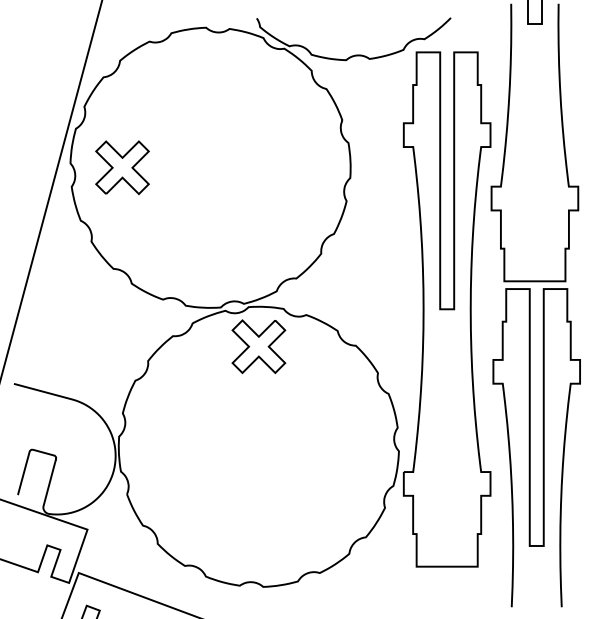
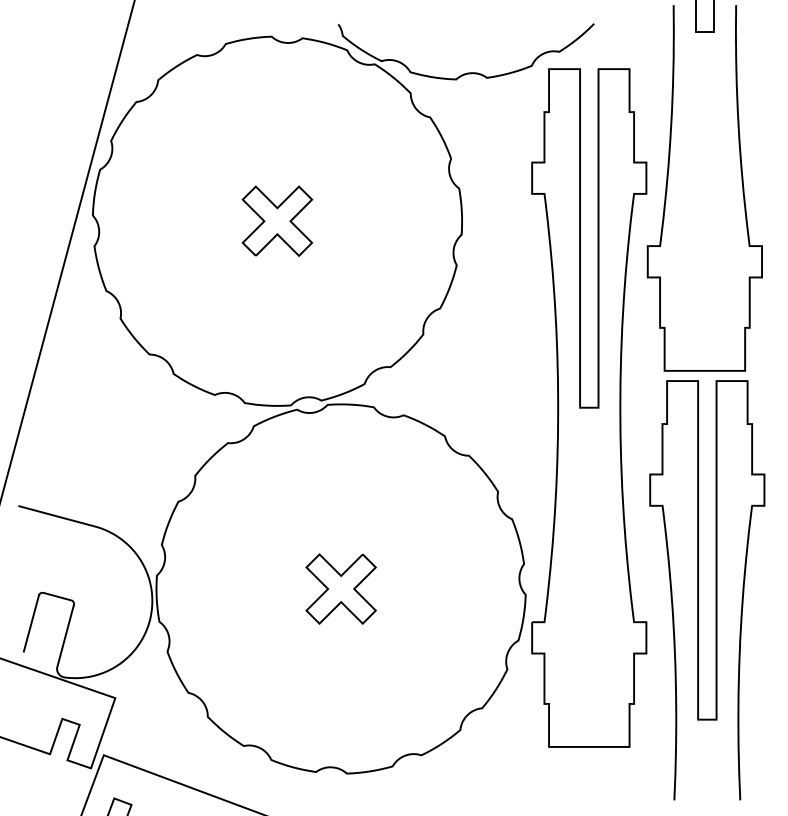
part: (122, 167) -> (277, 220), moved
part: (258, 346) -> (340, 588), moved

